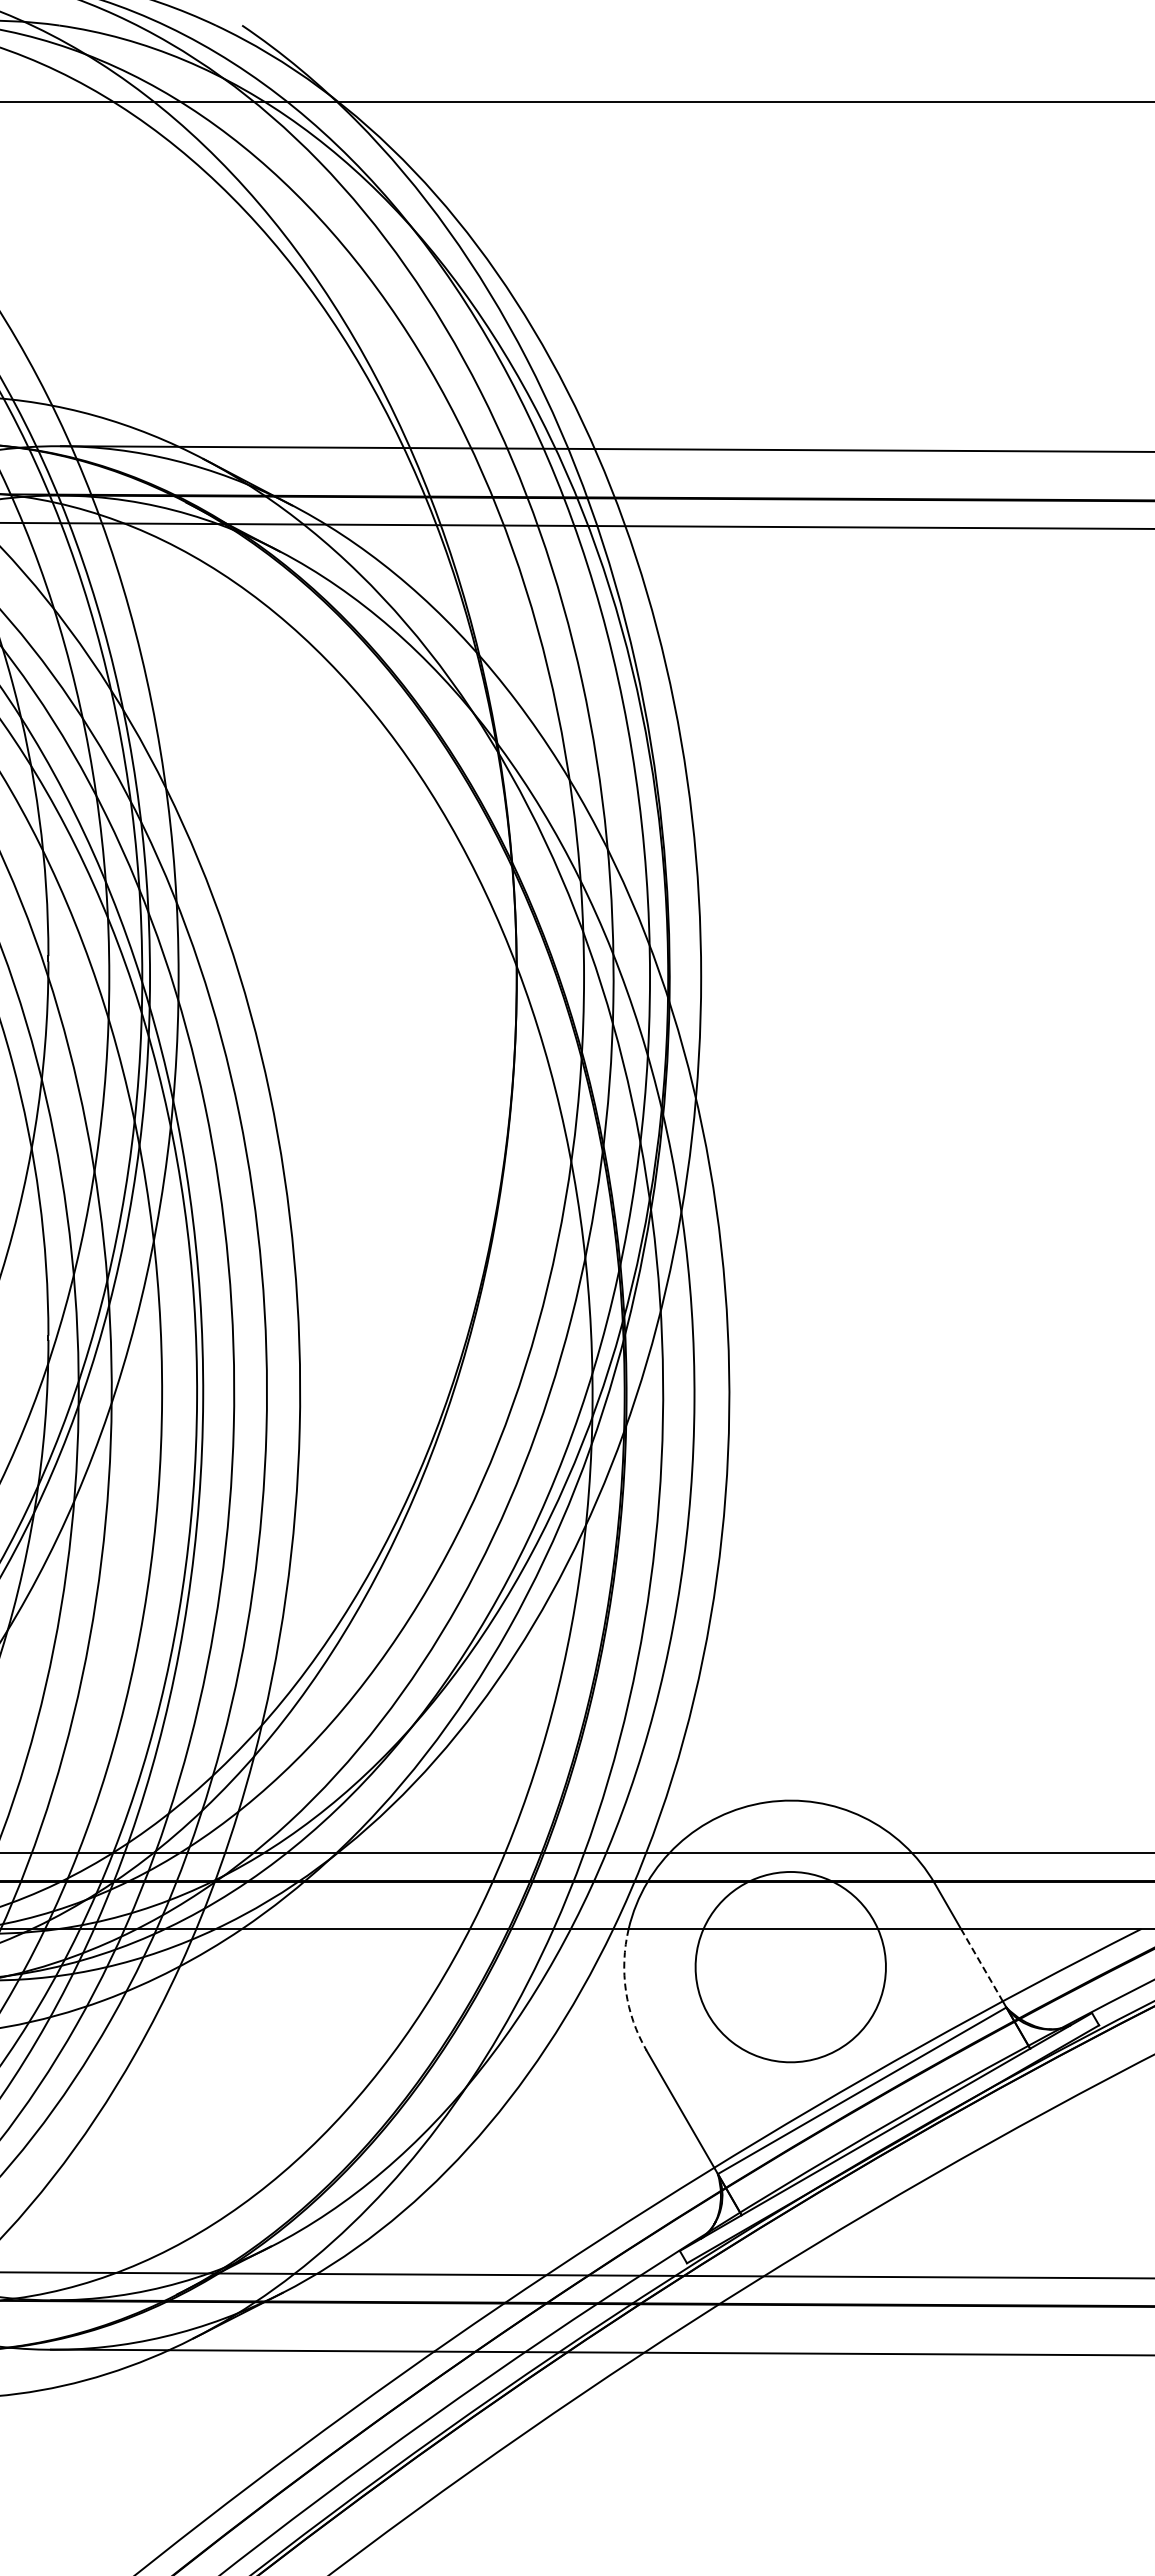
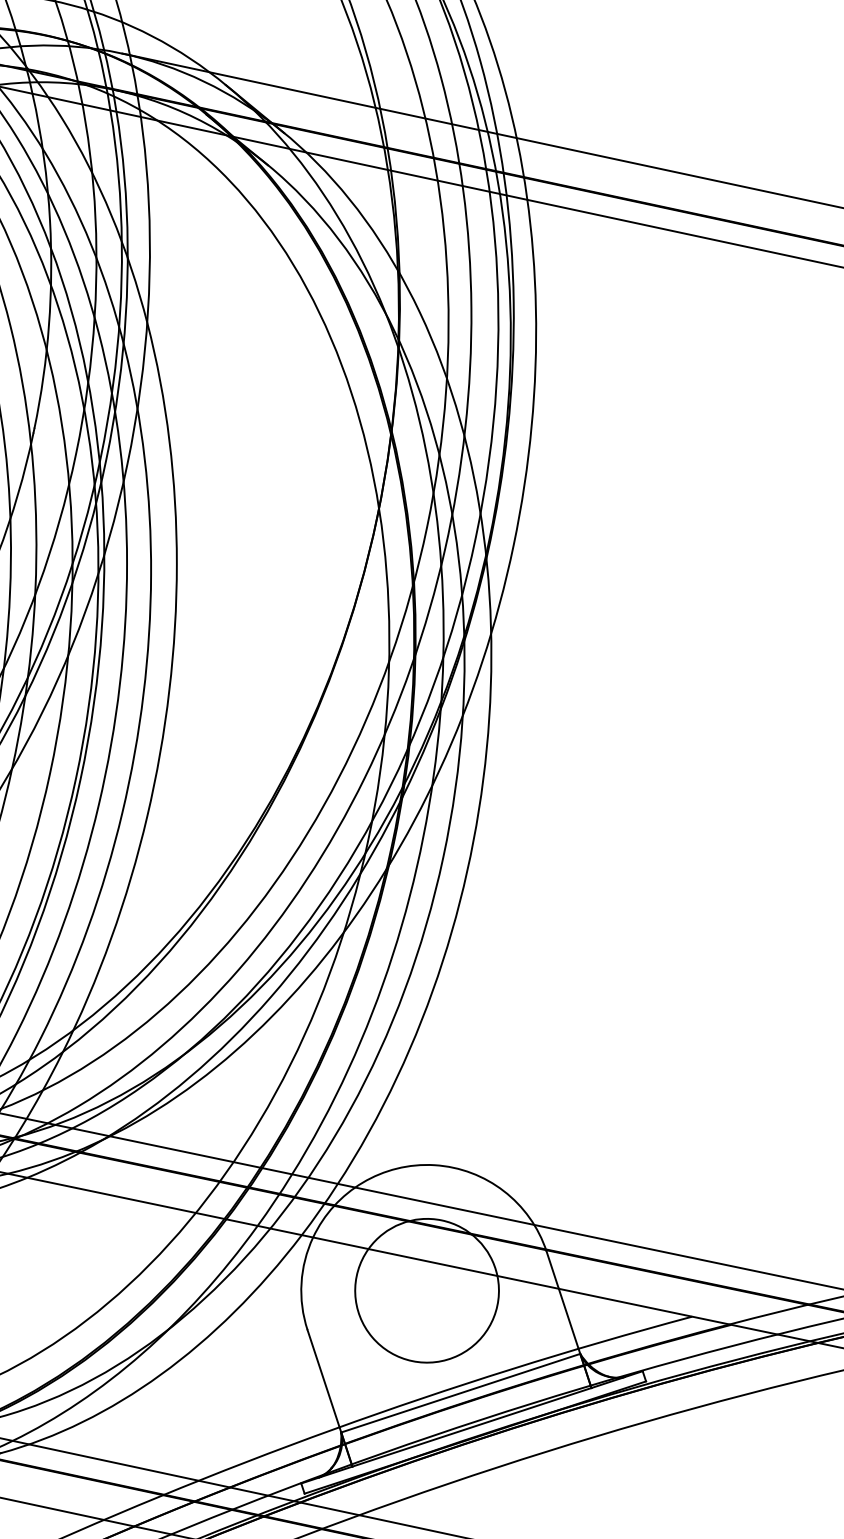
line: (981, 1965) -> (568, 1319), dashed -> solid
arc: (626, 1991) -> (301, 1283), dashed -> solid

